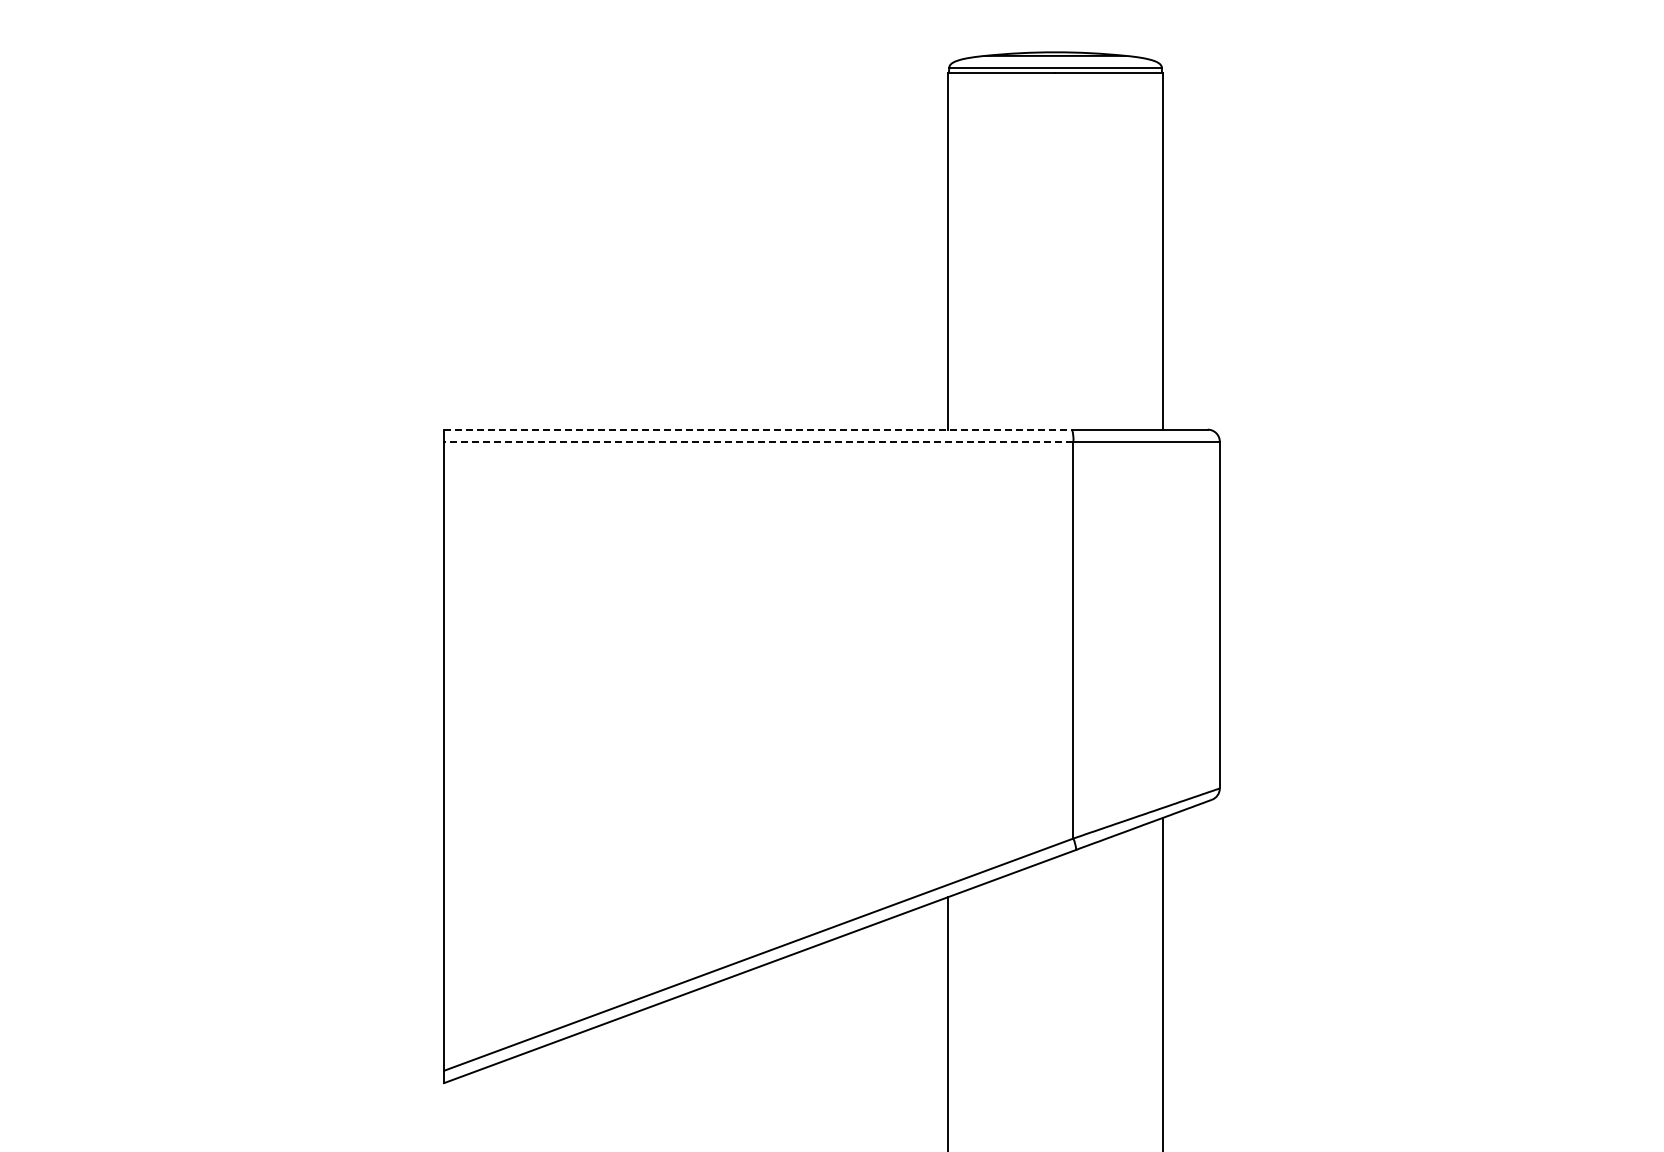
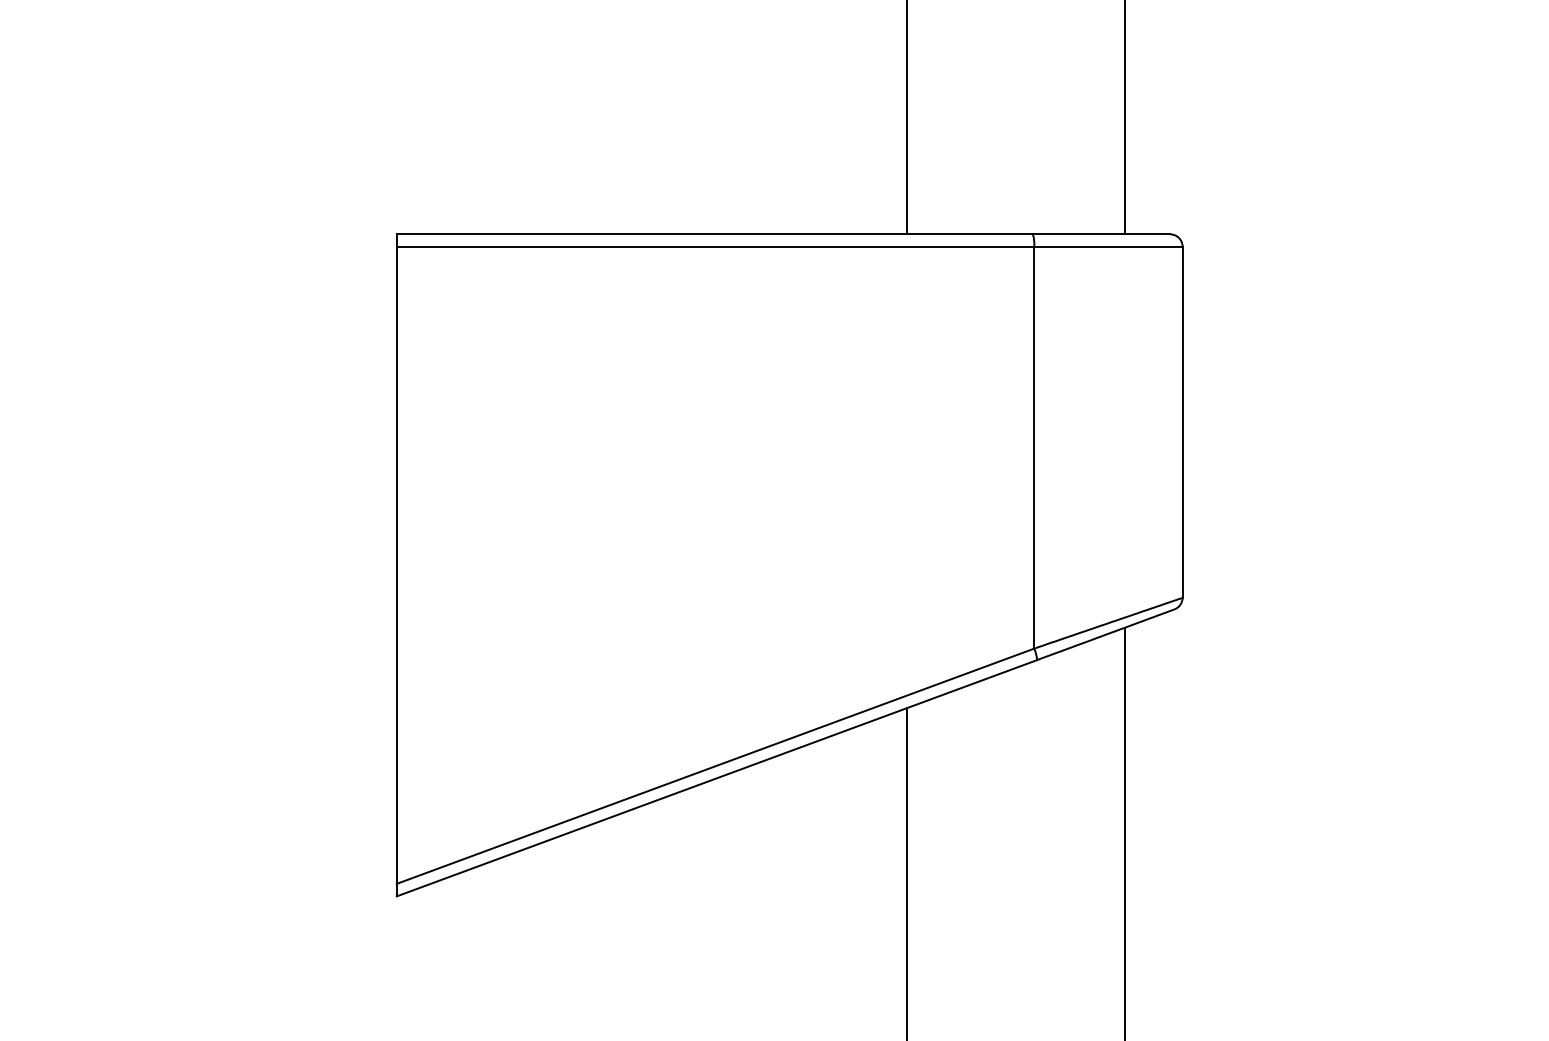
line: (758, 429) -> (715, 234), dashed -> solid
line: (758, 441) -> (715, 246), dashed -> solid

